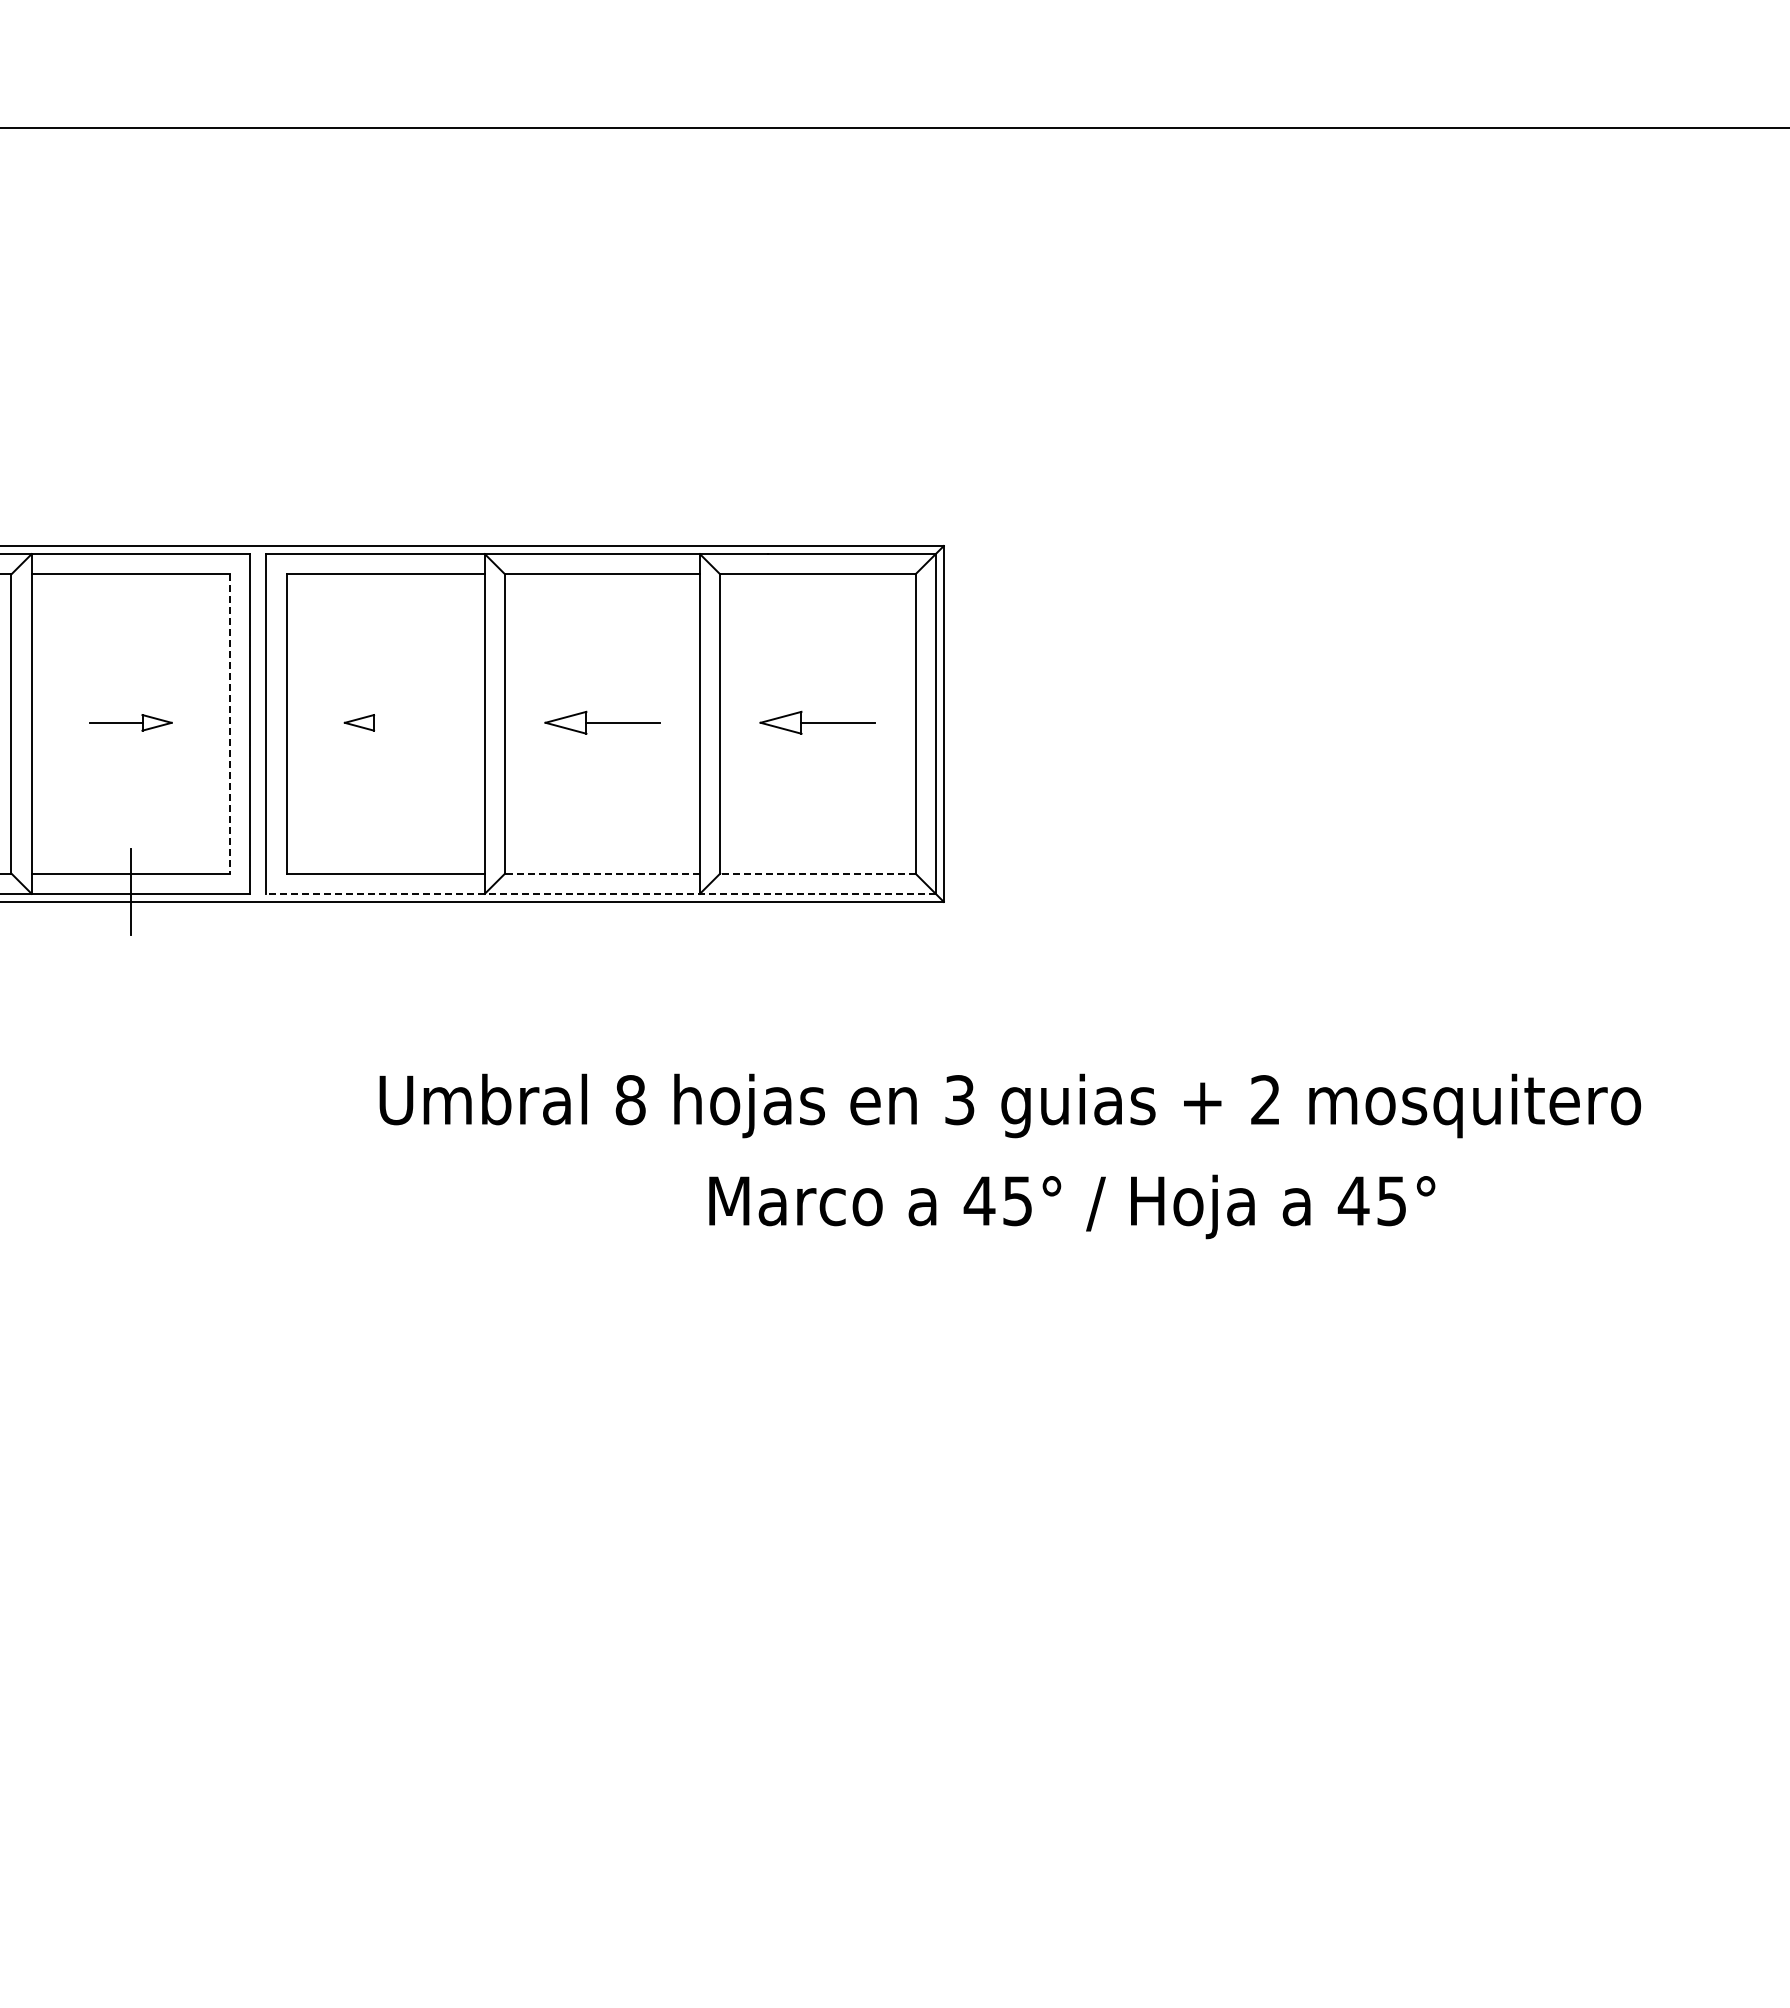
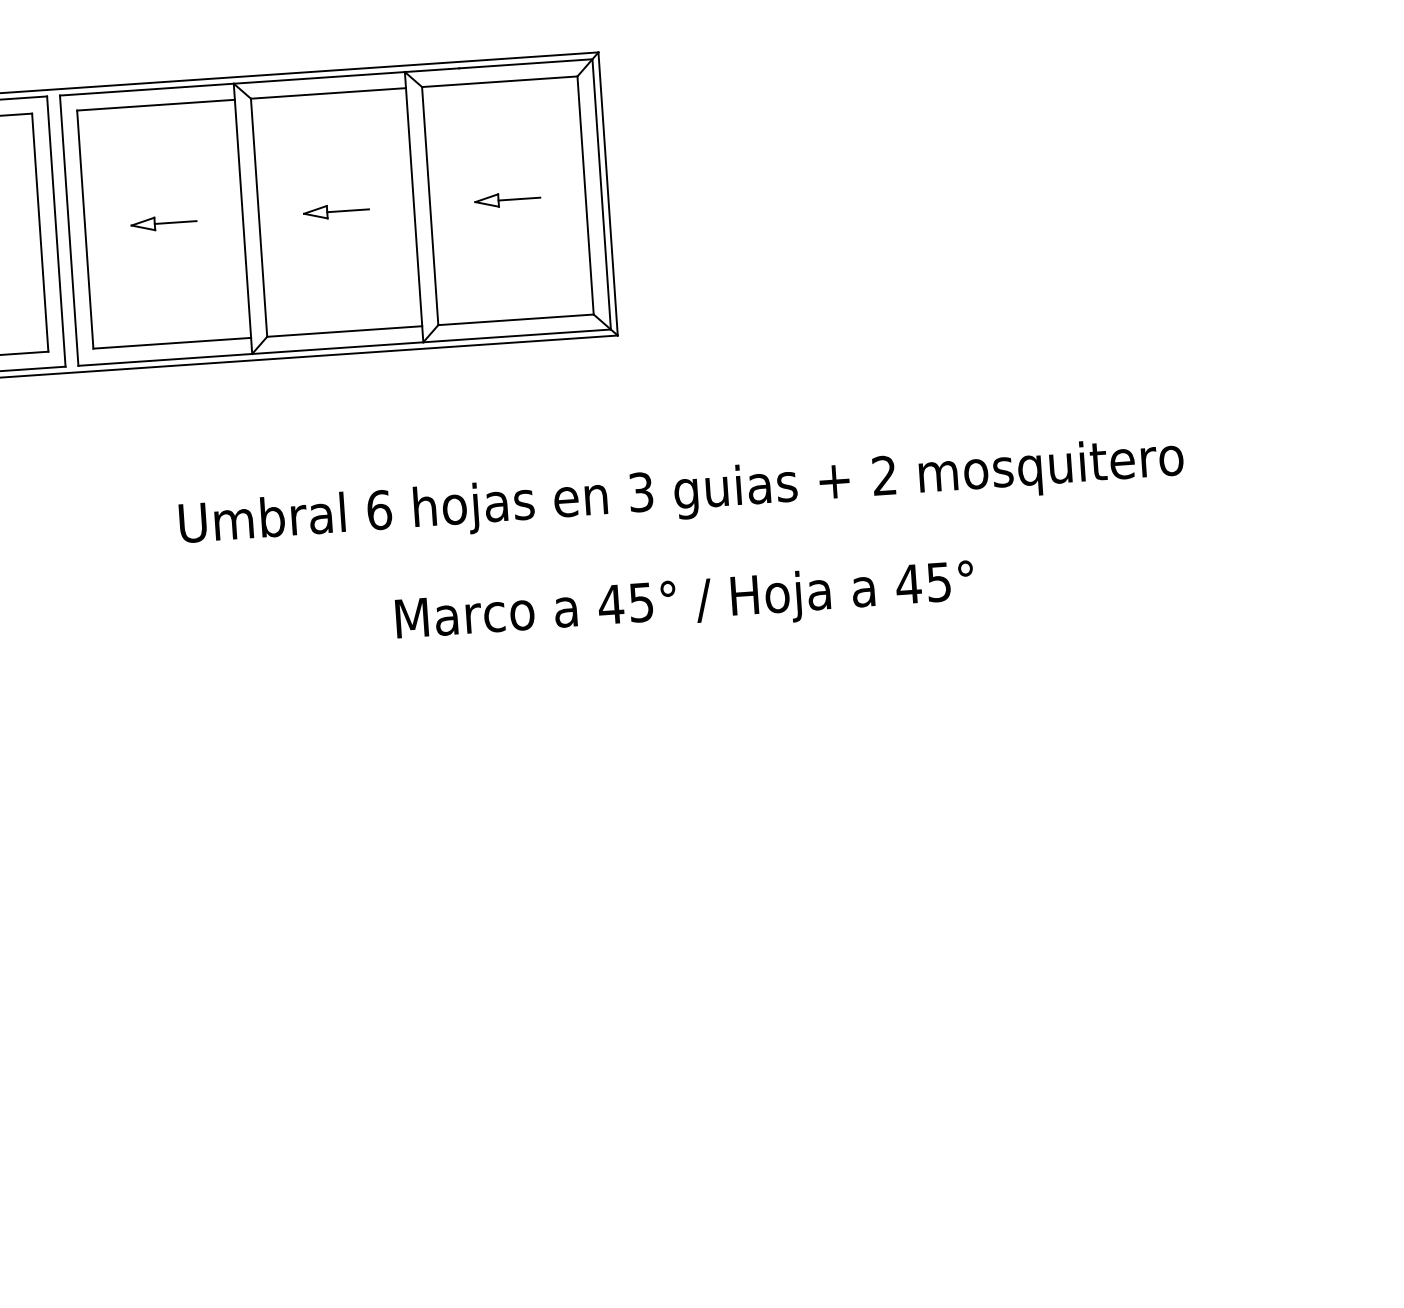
line: (400, 722) -> (175, 222), added
part: (601, 722) -> (335, 211), size x0.71
part: (817, 722) -> (507, 199), size x0.71
line: (229, 723) -> (39, 232), dashed -> solid
line: (602, 873) -> (344, 331), dashed -> solid
line: (817, 873) -> (515, 319), dashed -> solid
line: (601, 893) -> (344, 347), dashed -> solid
text: (630, 1100) -> (379, 510), 8 -> 6
text: (1072, 1206) -> (685, 603), moved

